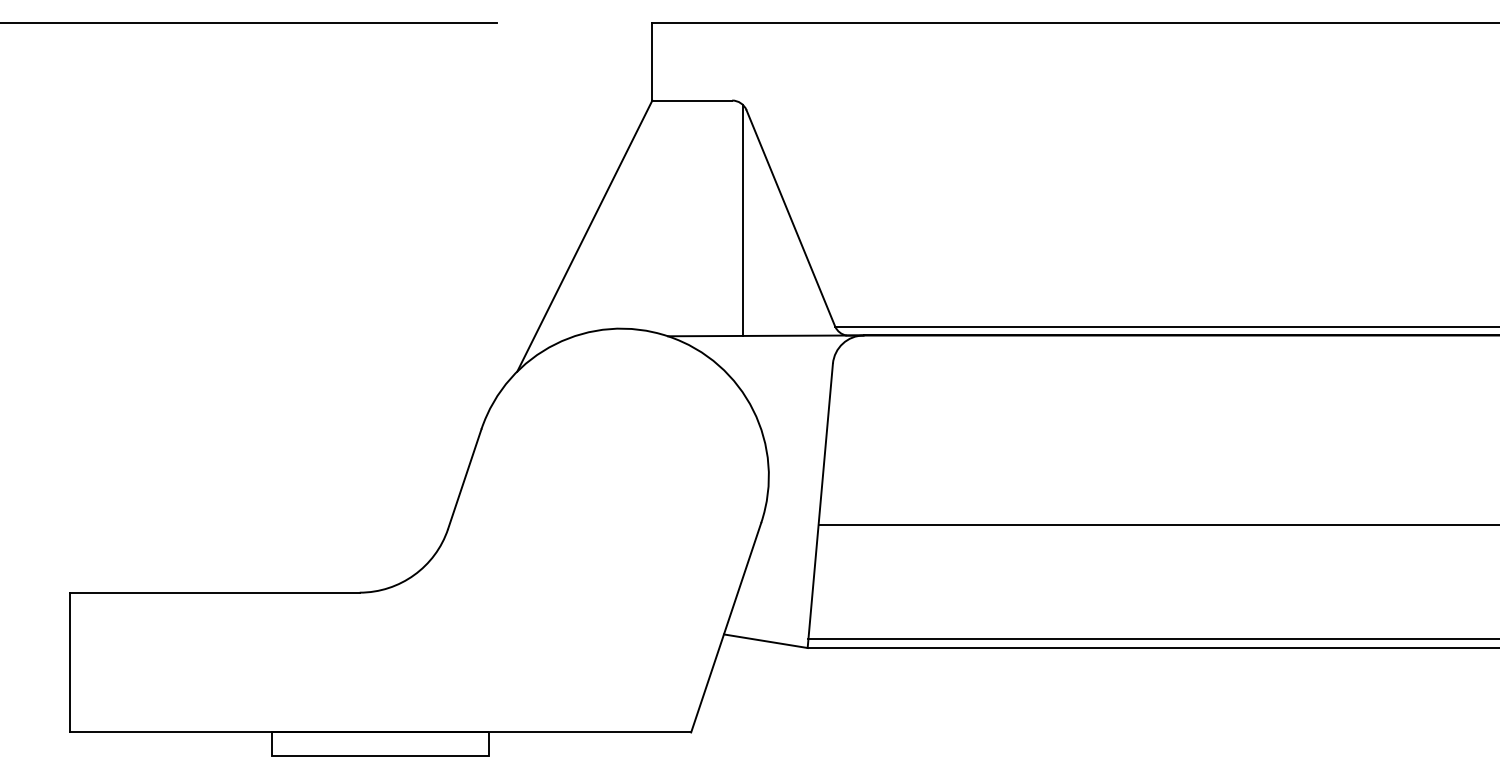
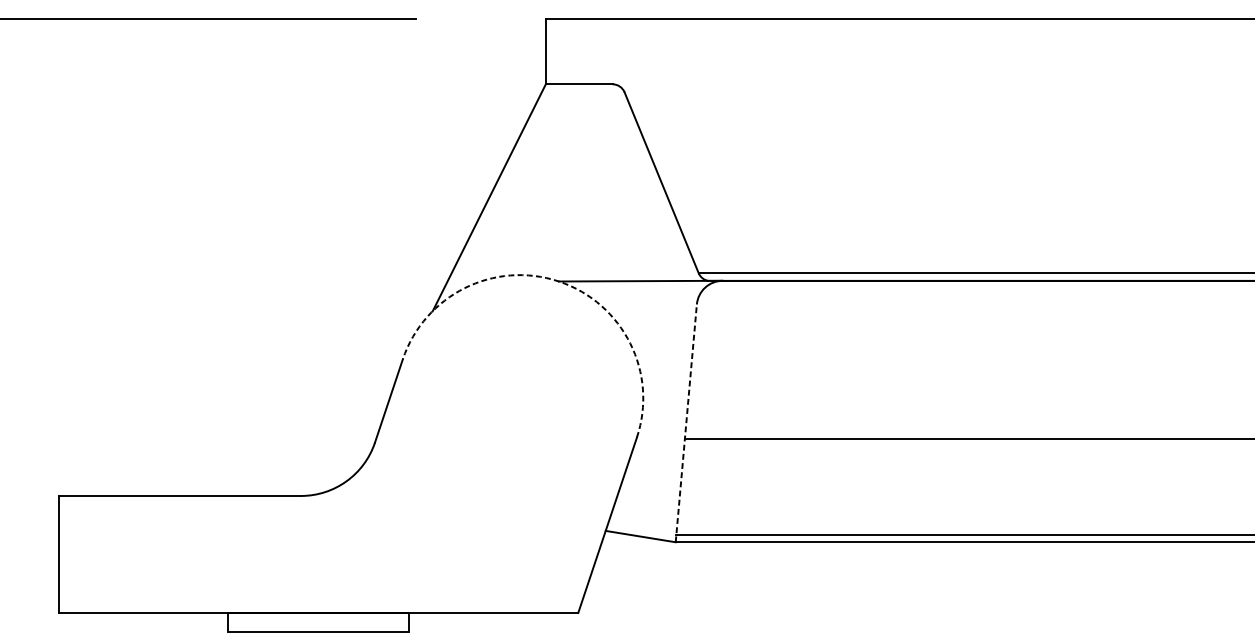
line: (742, 219) -> (621, 183), removed
arc: (668, 336) -> (559, 281), solid -> dashed
line: (820, 505) -> (686, 423), solid -> dashed

